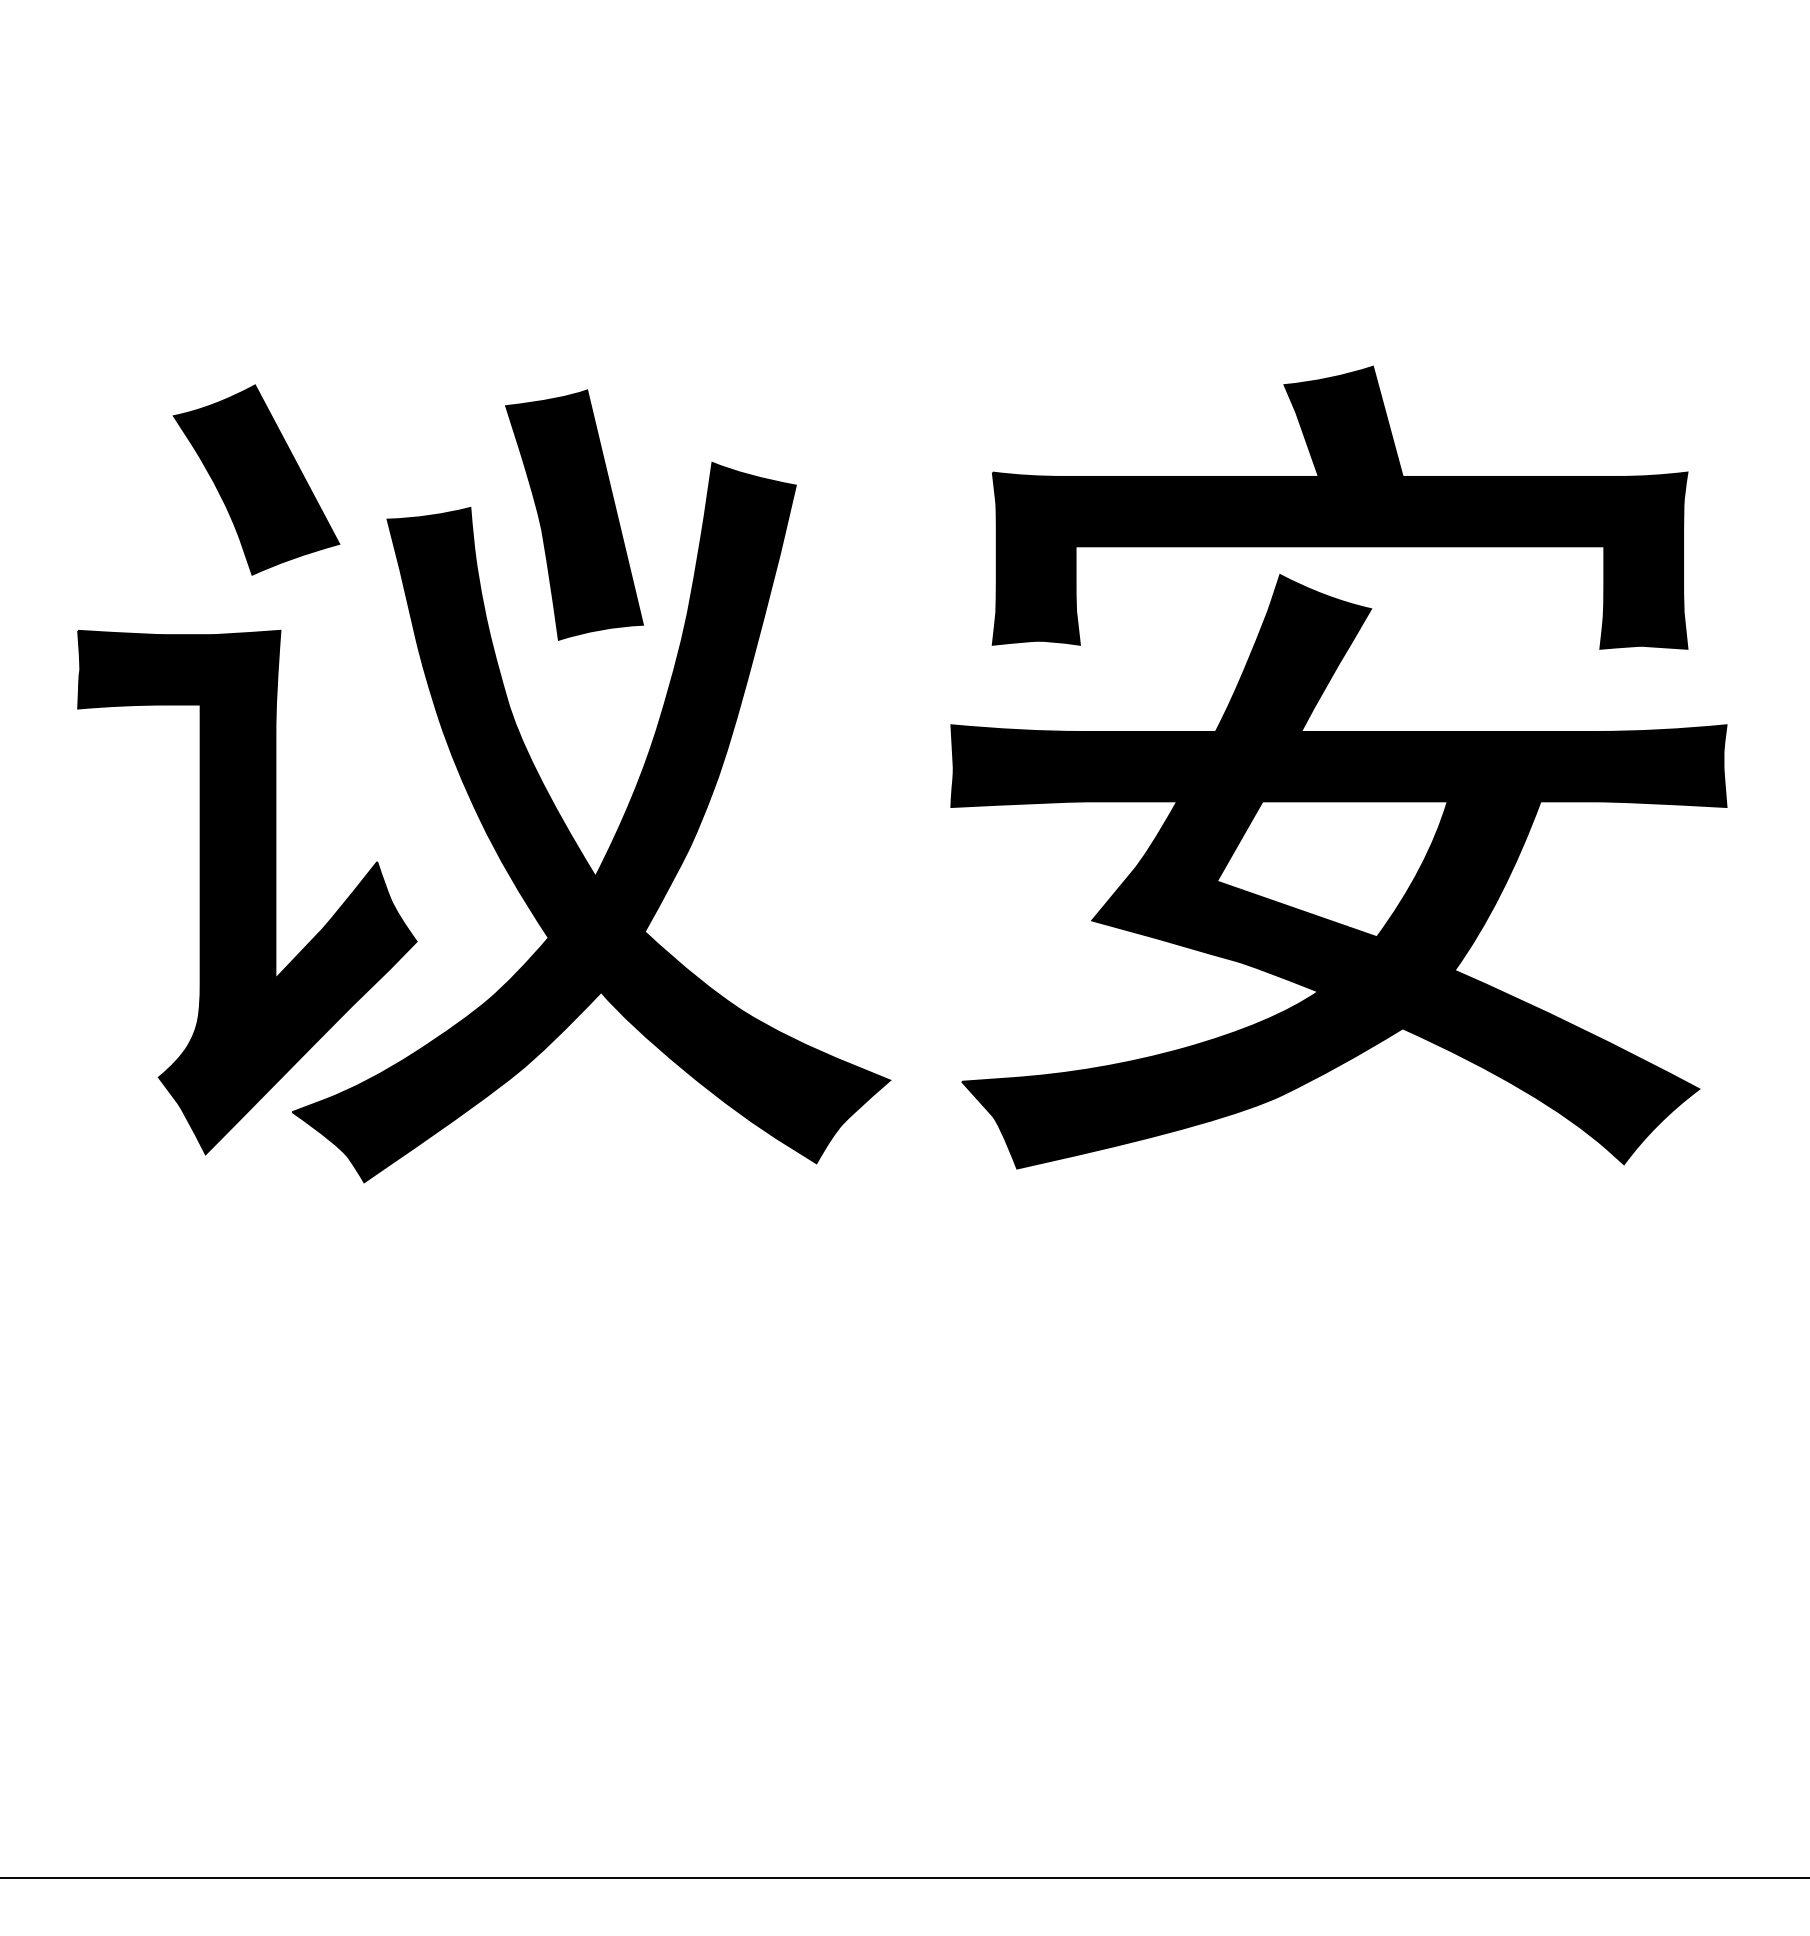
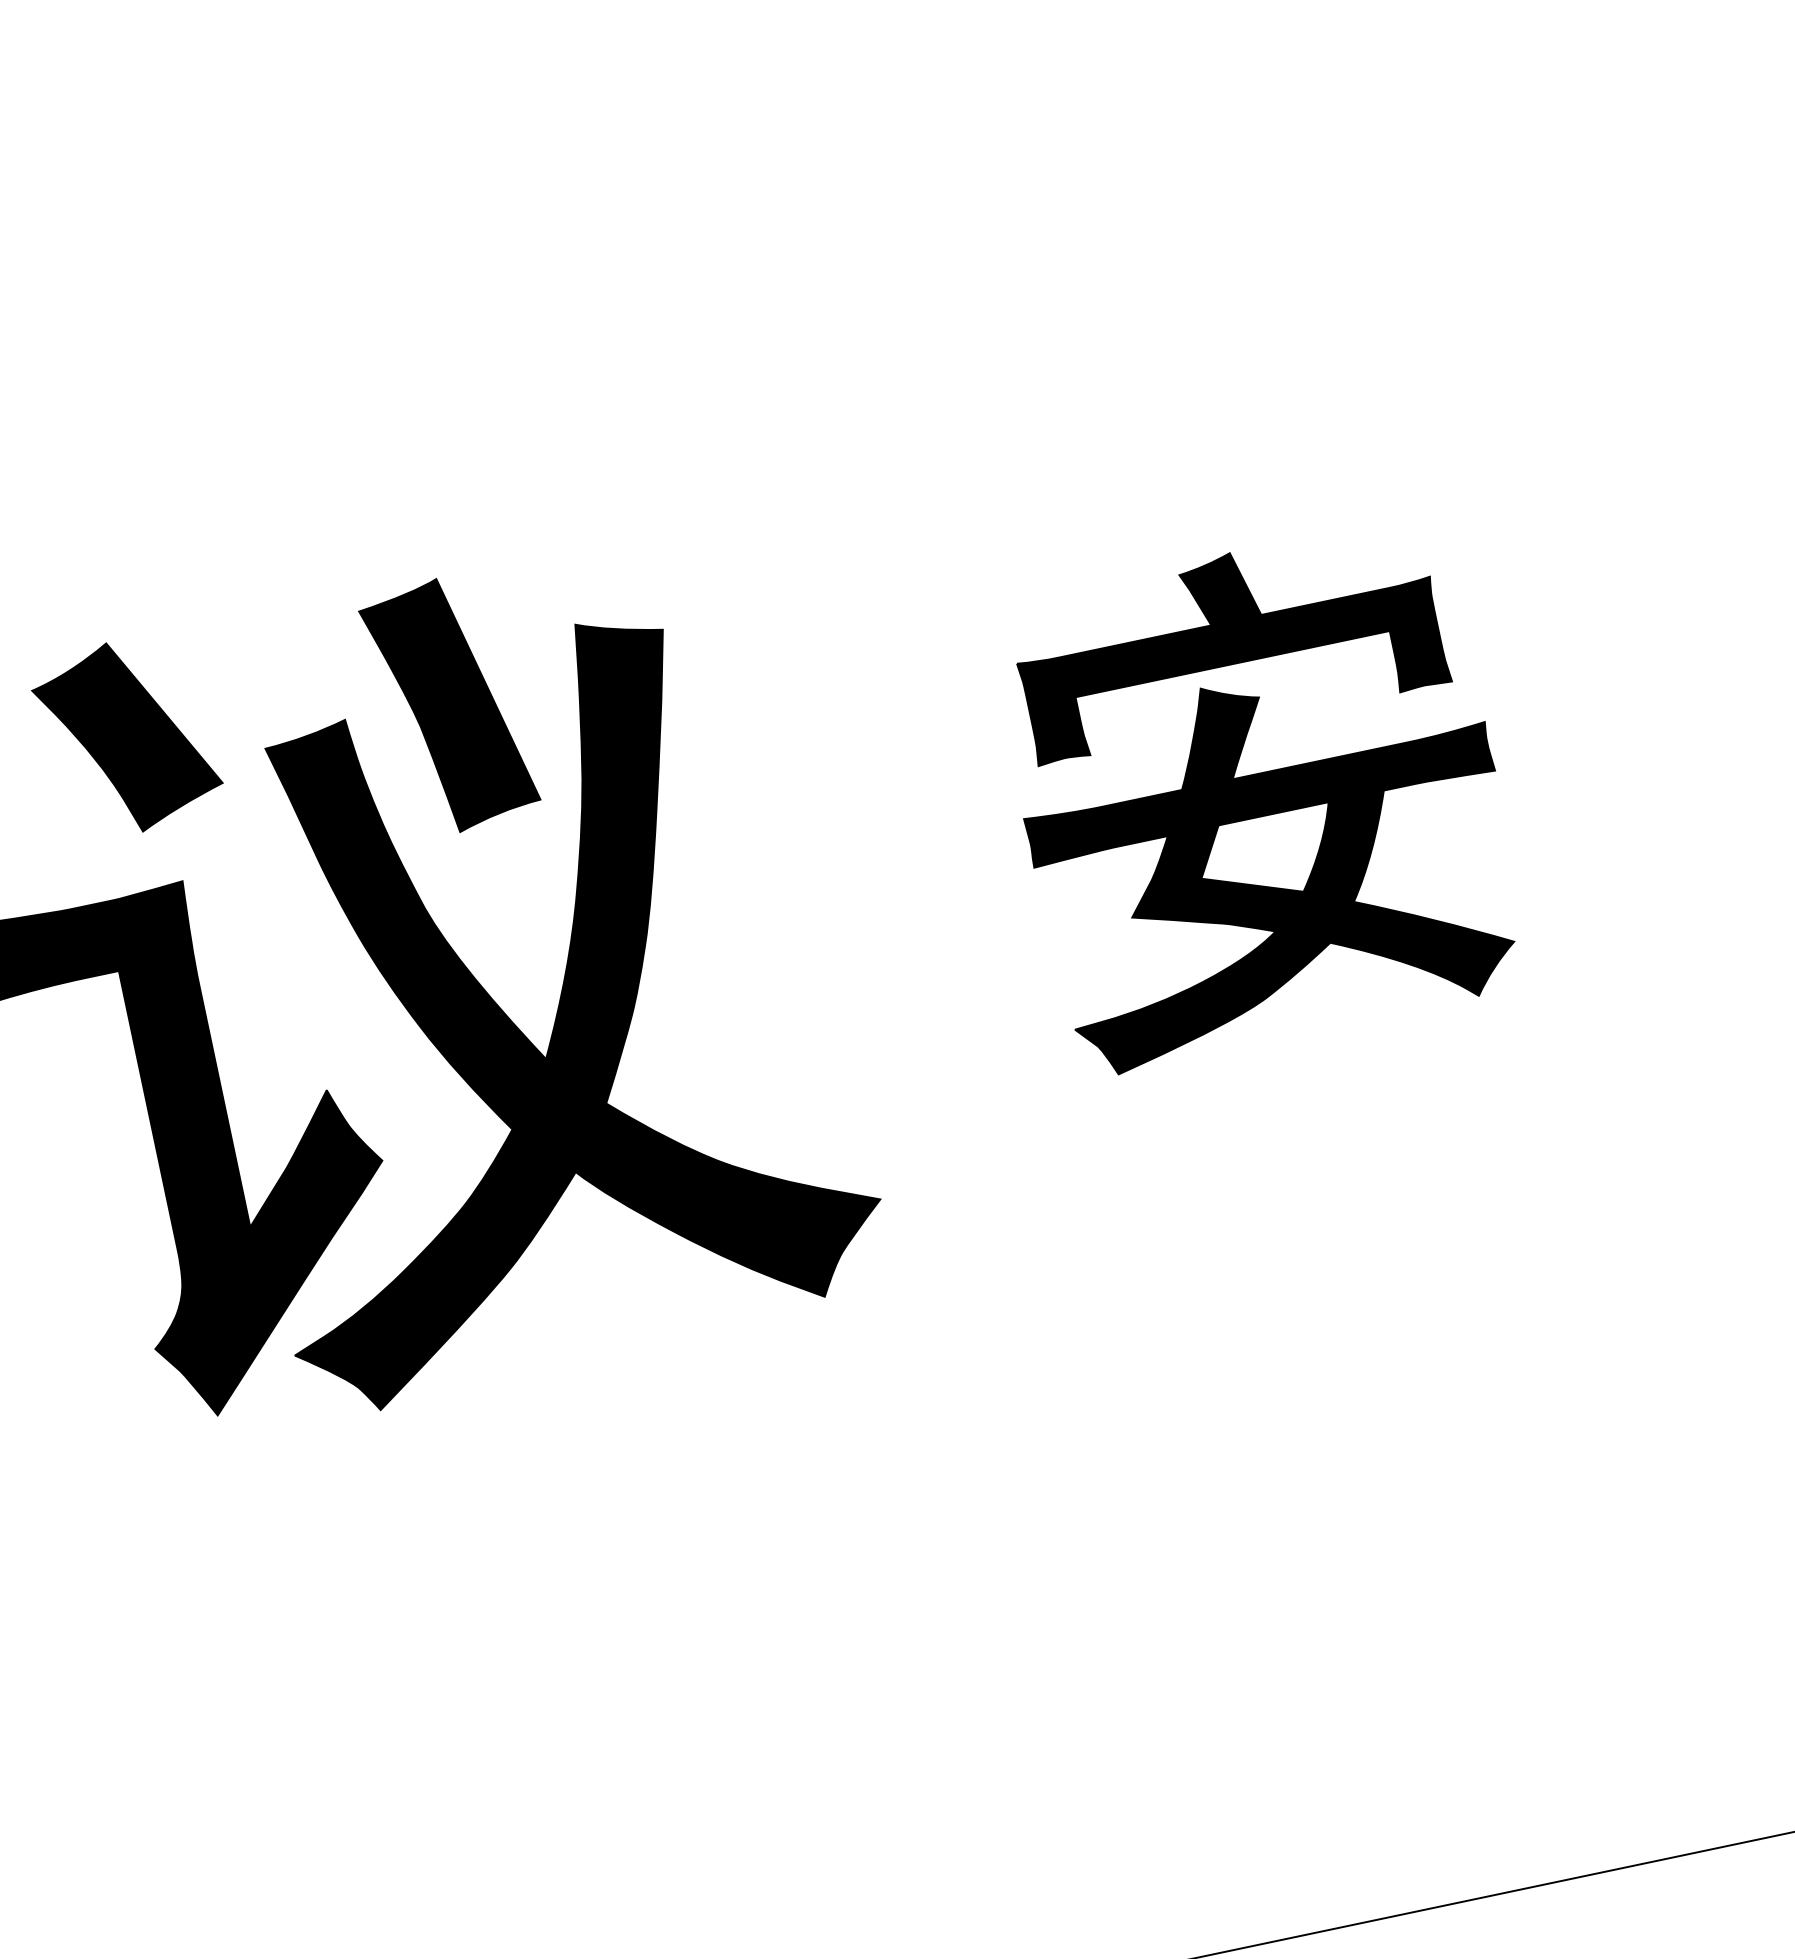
part: (1338, 767) -> (1259, 795), size x0.6

